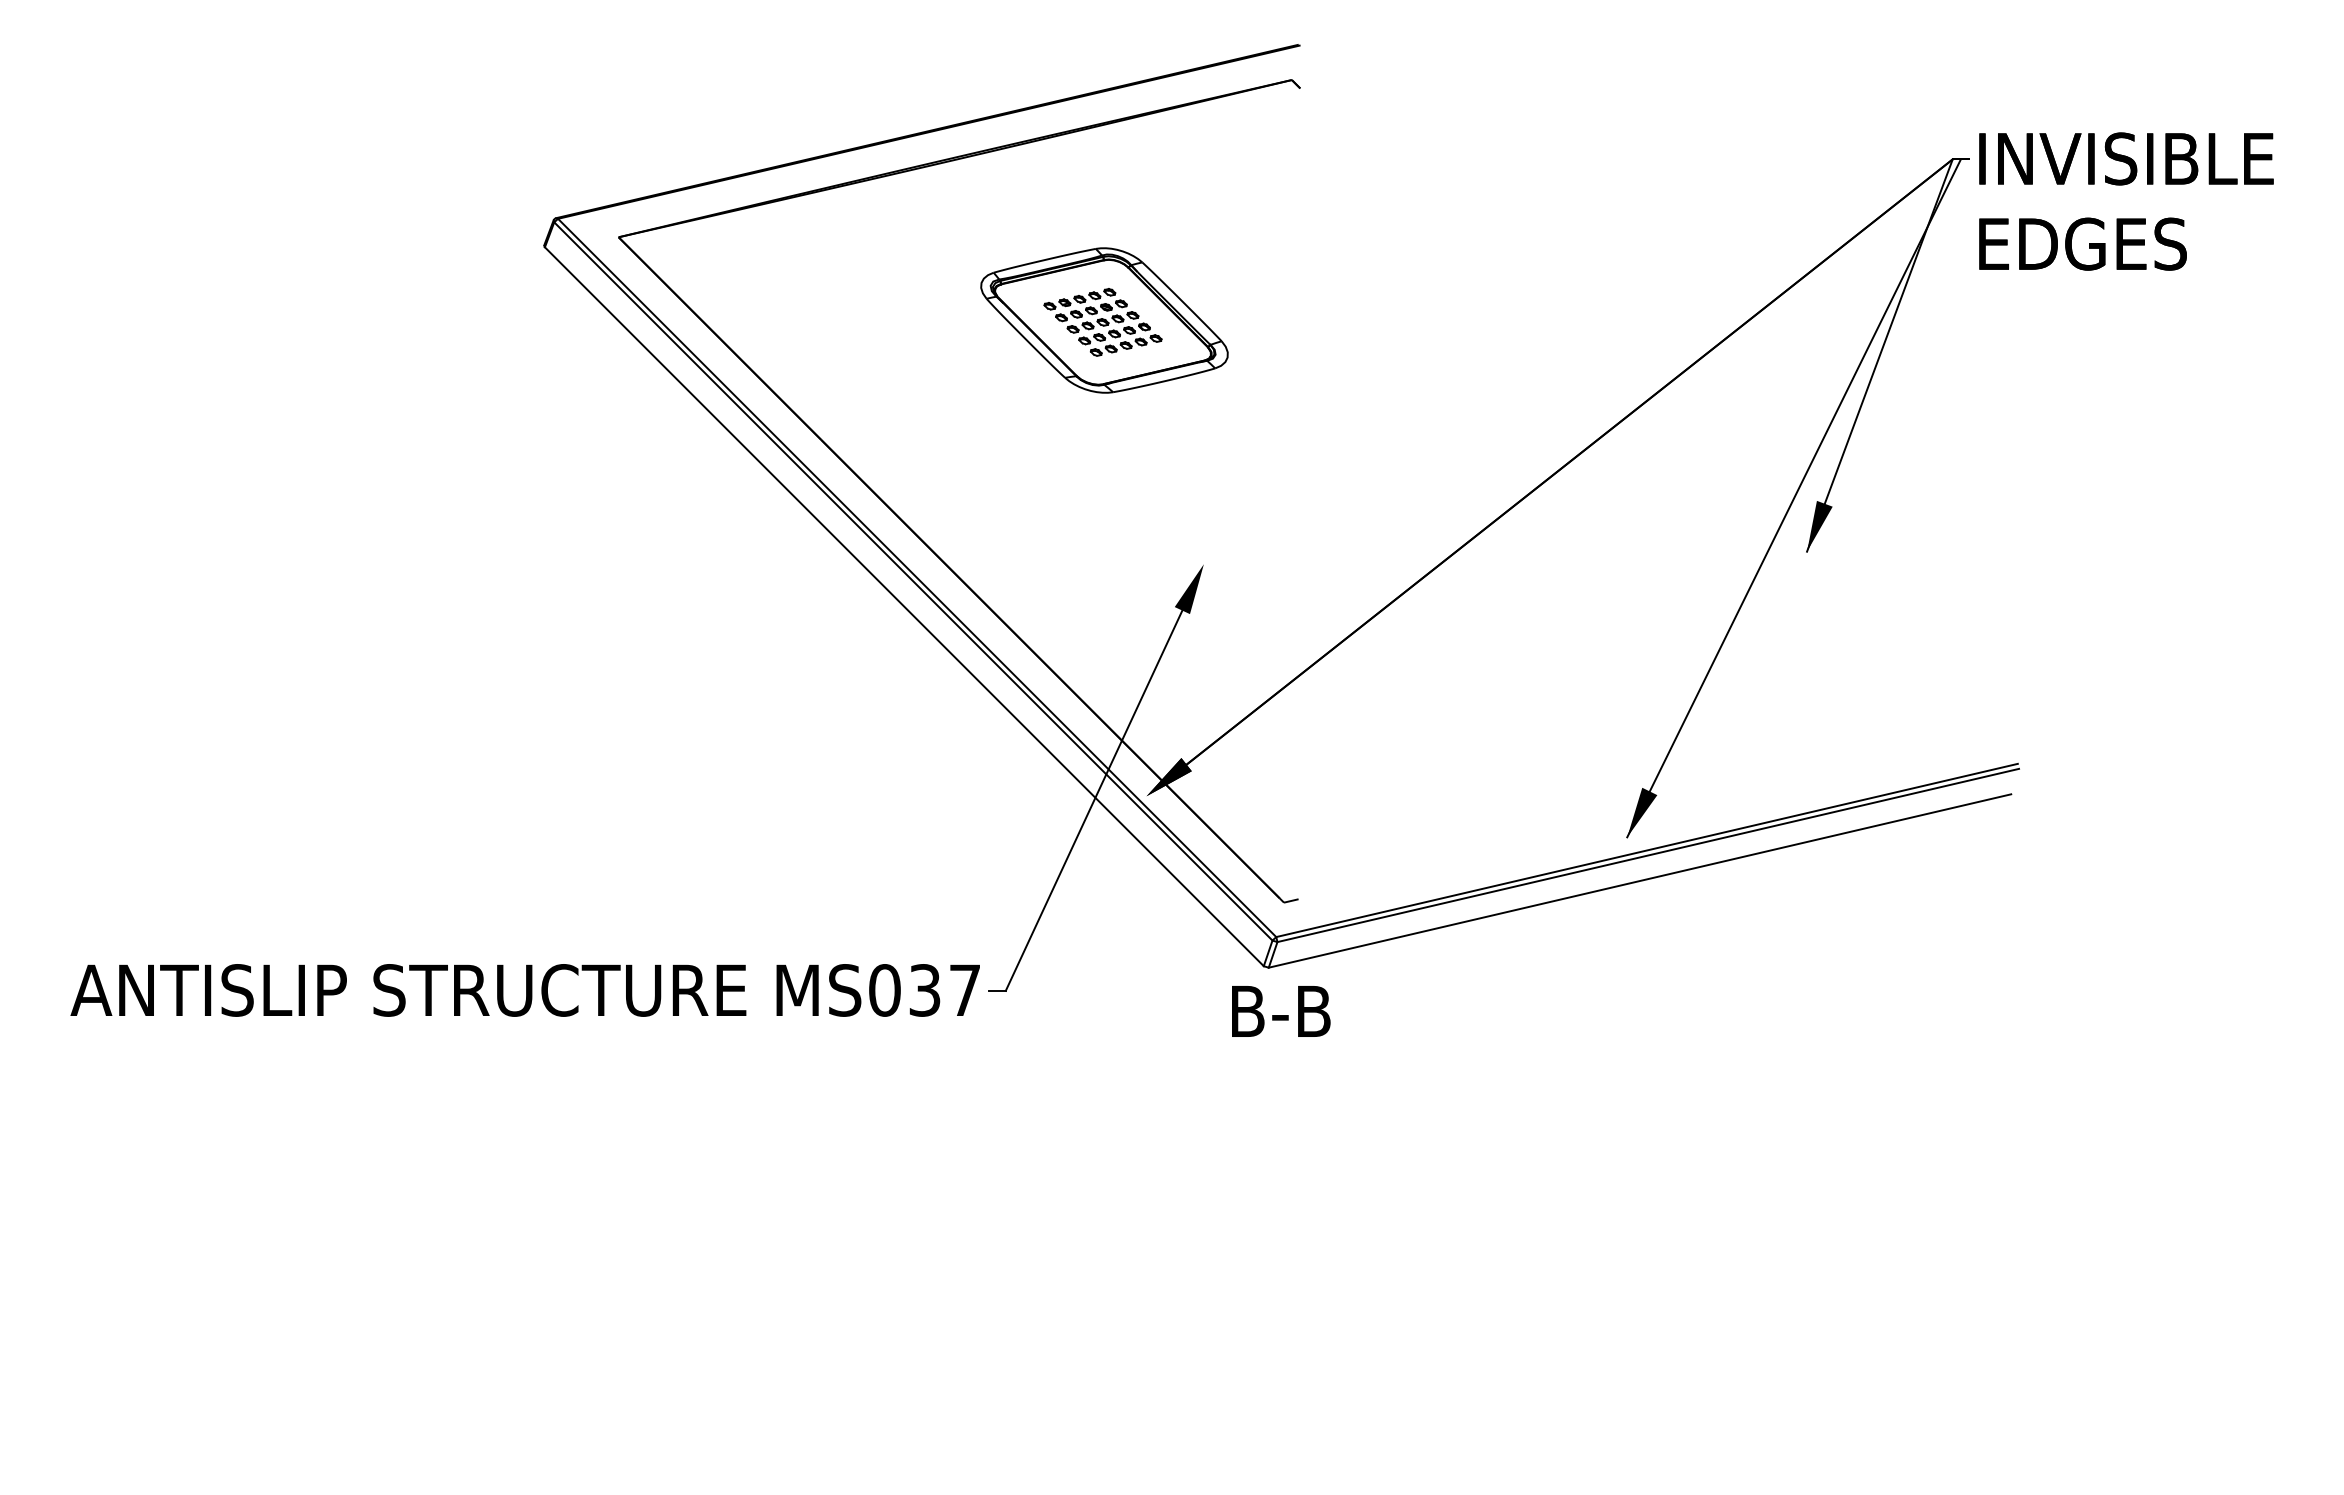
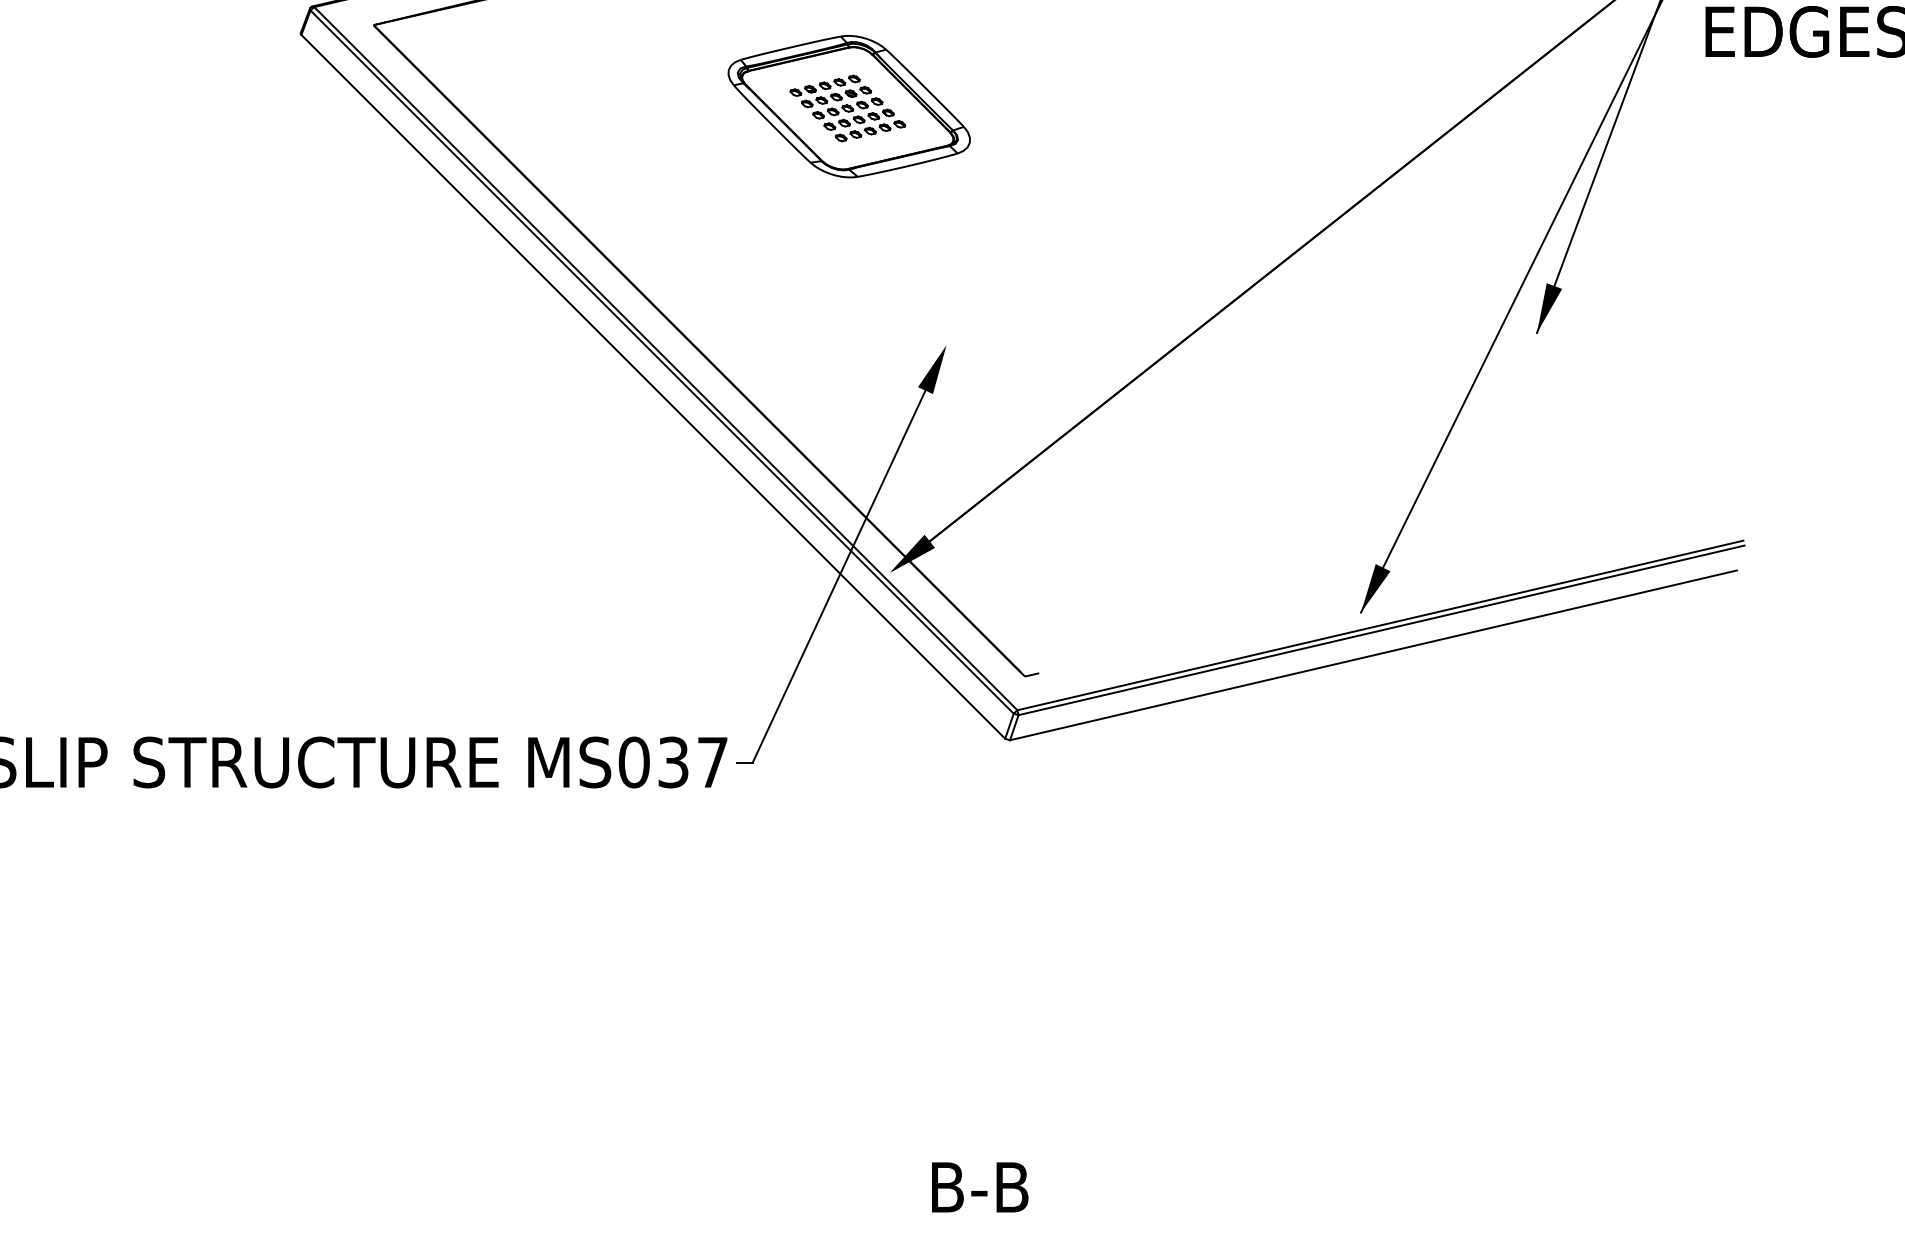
text: (1281, 1011) -> (980, 1187), moved

